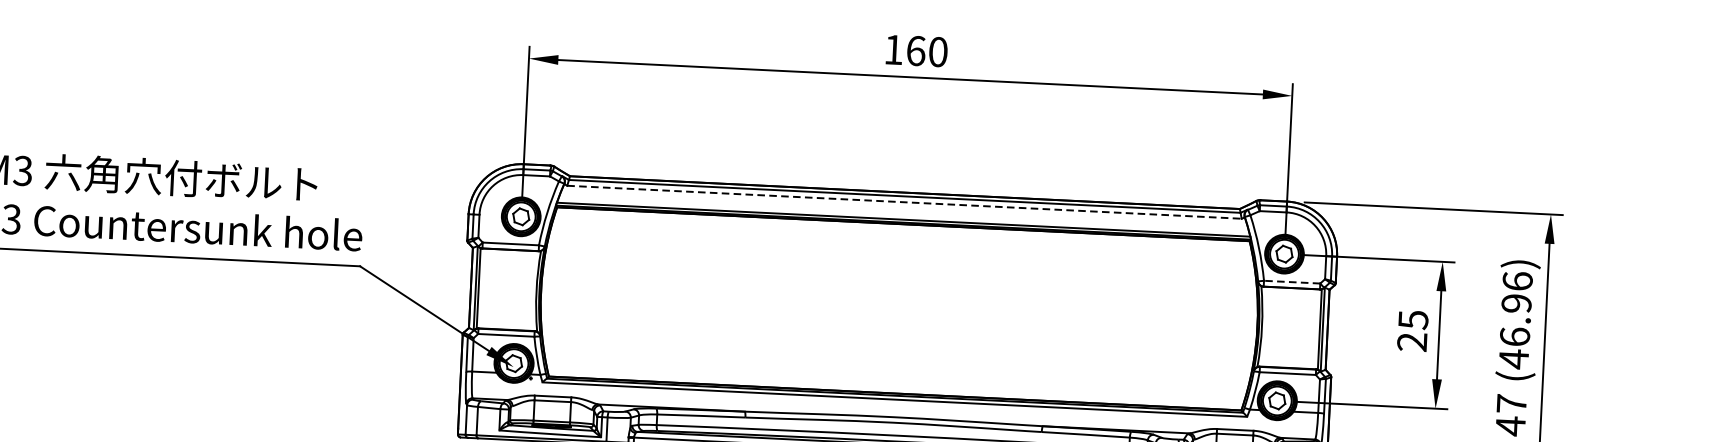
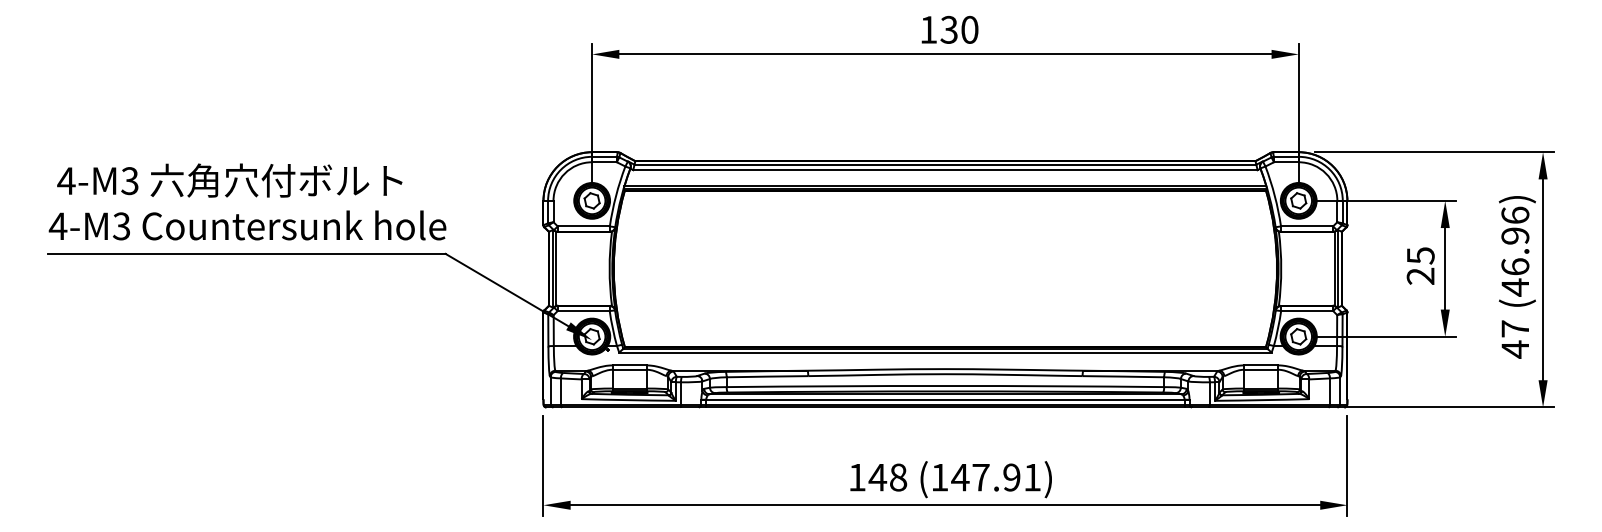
text: (916, 50) -> (949, 29), 160 -> 130
line: (904, 202) -> (945, 170), dashed -> solid
line: (1291, 282) -> (1306, 226), dashed -> solid

